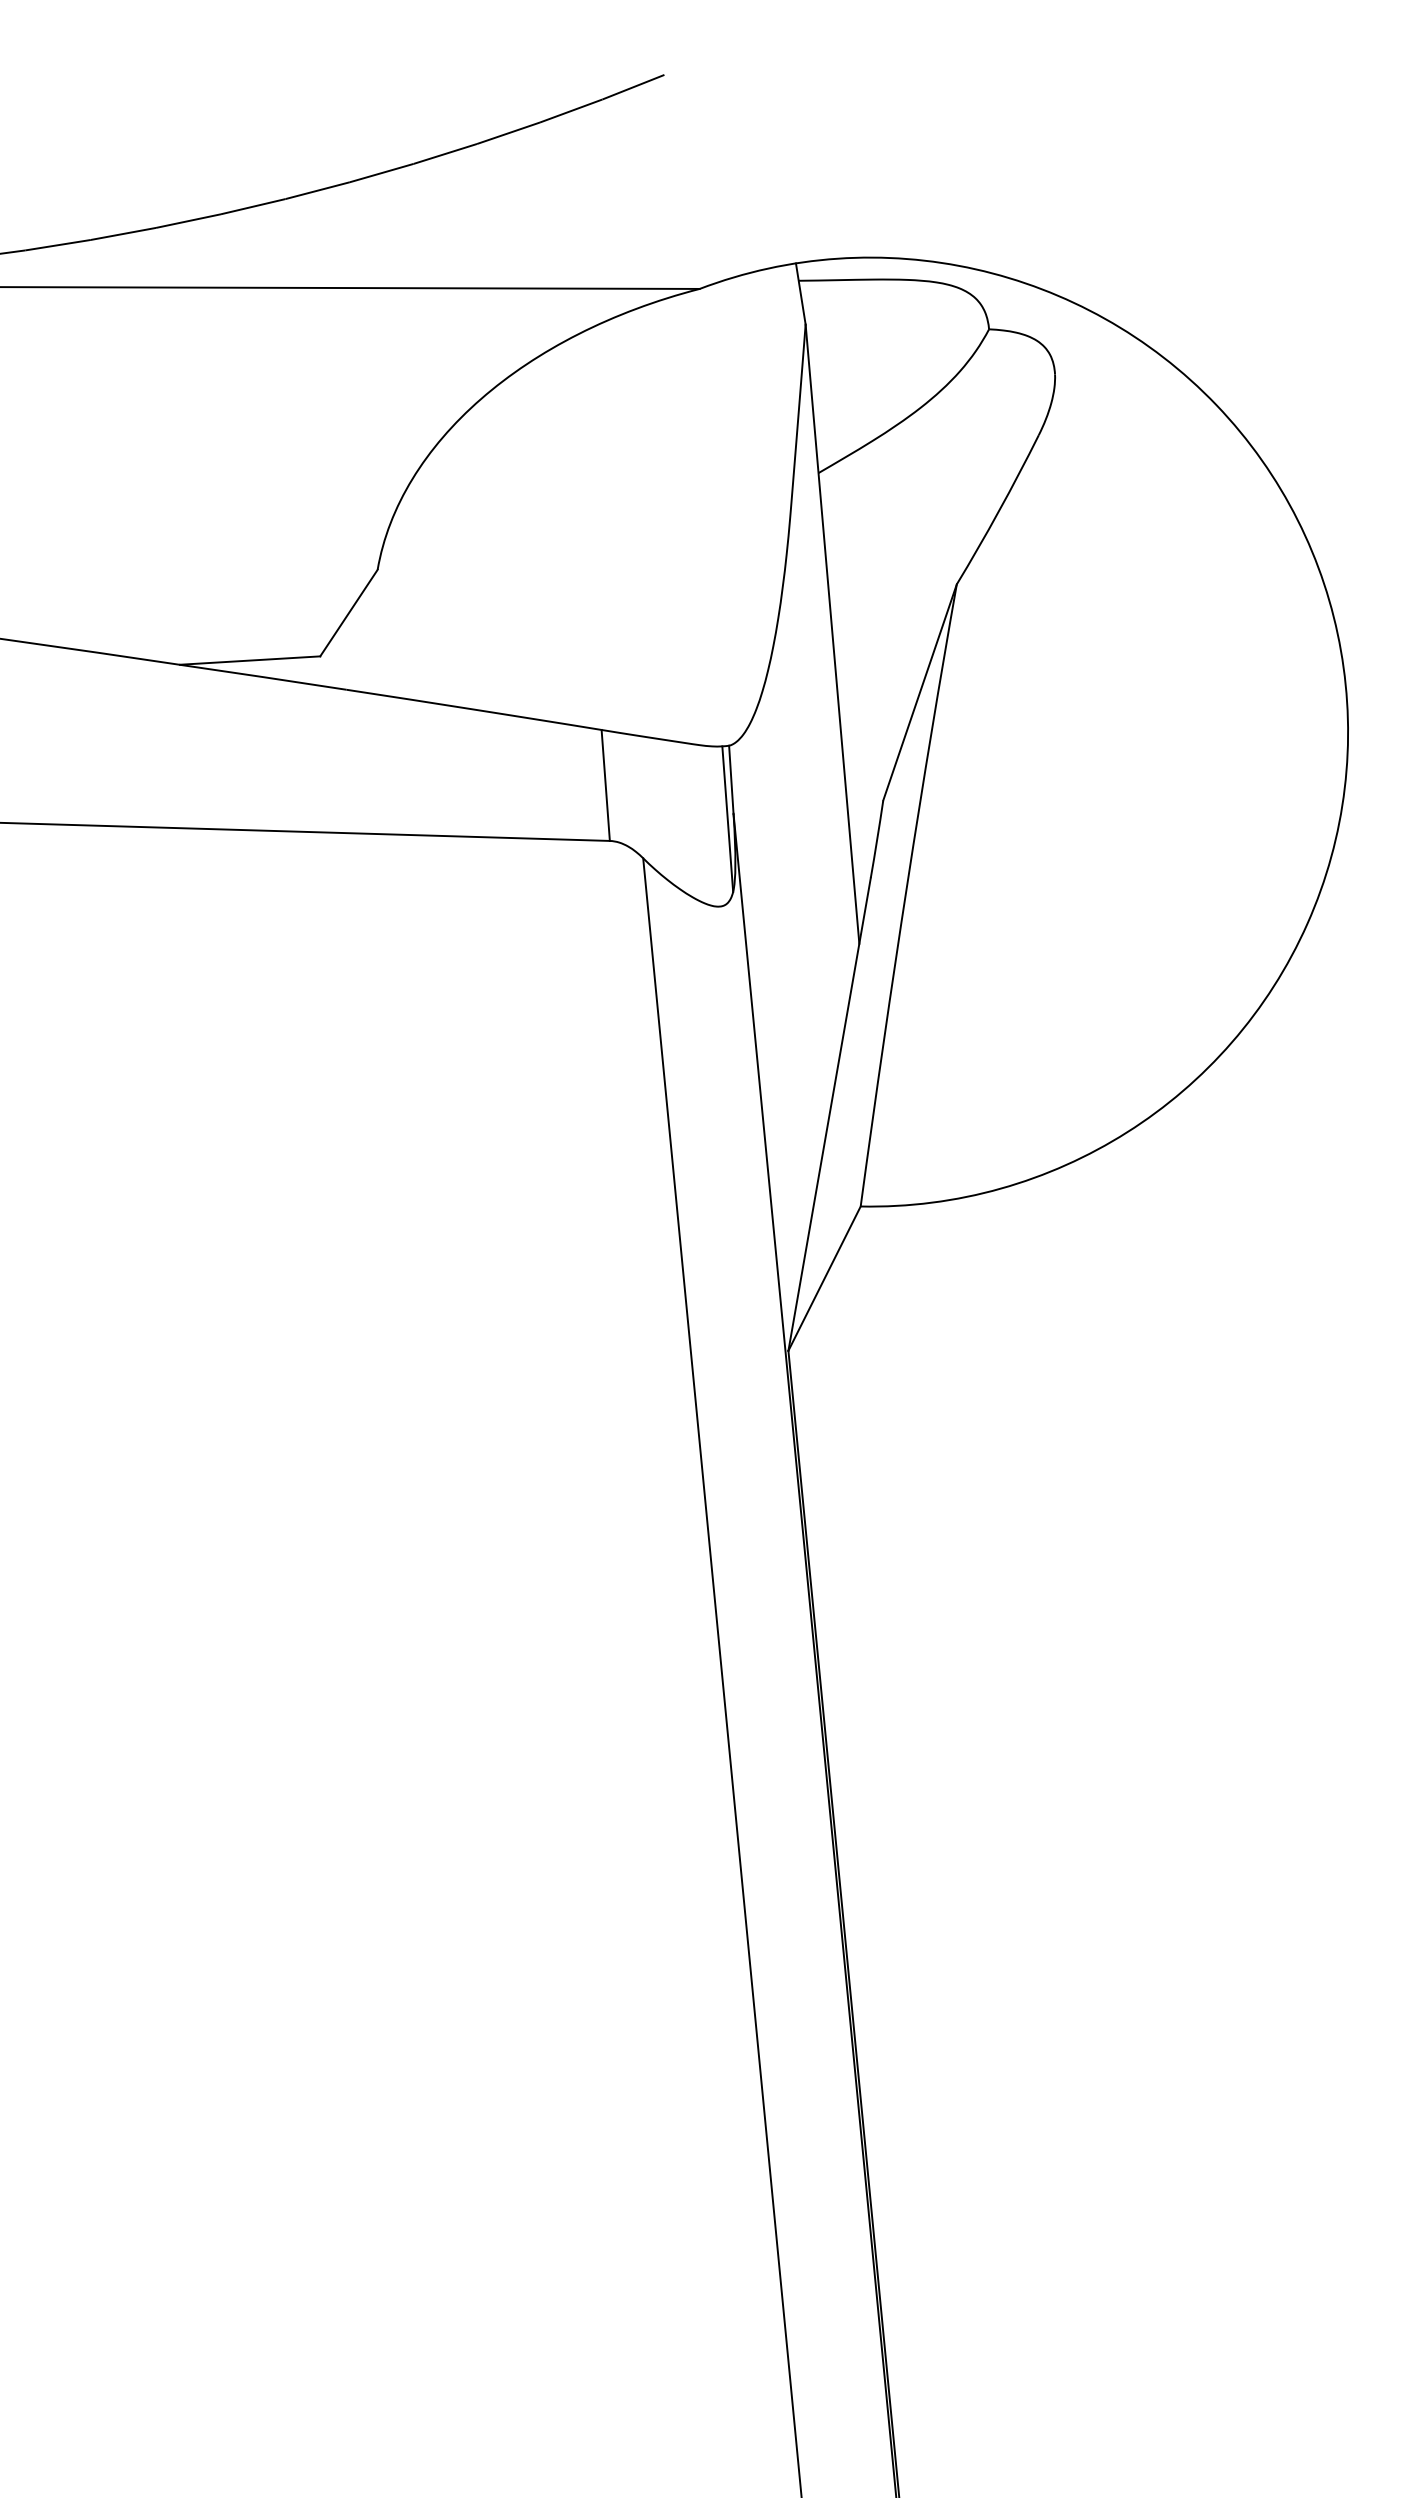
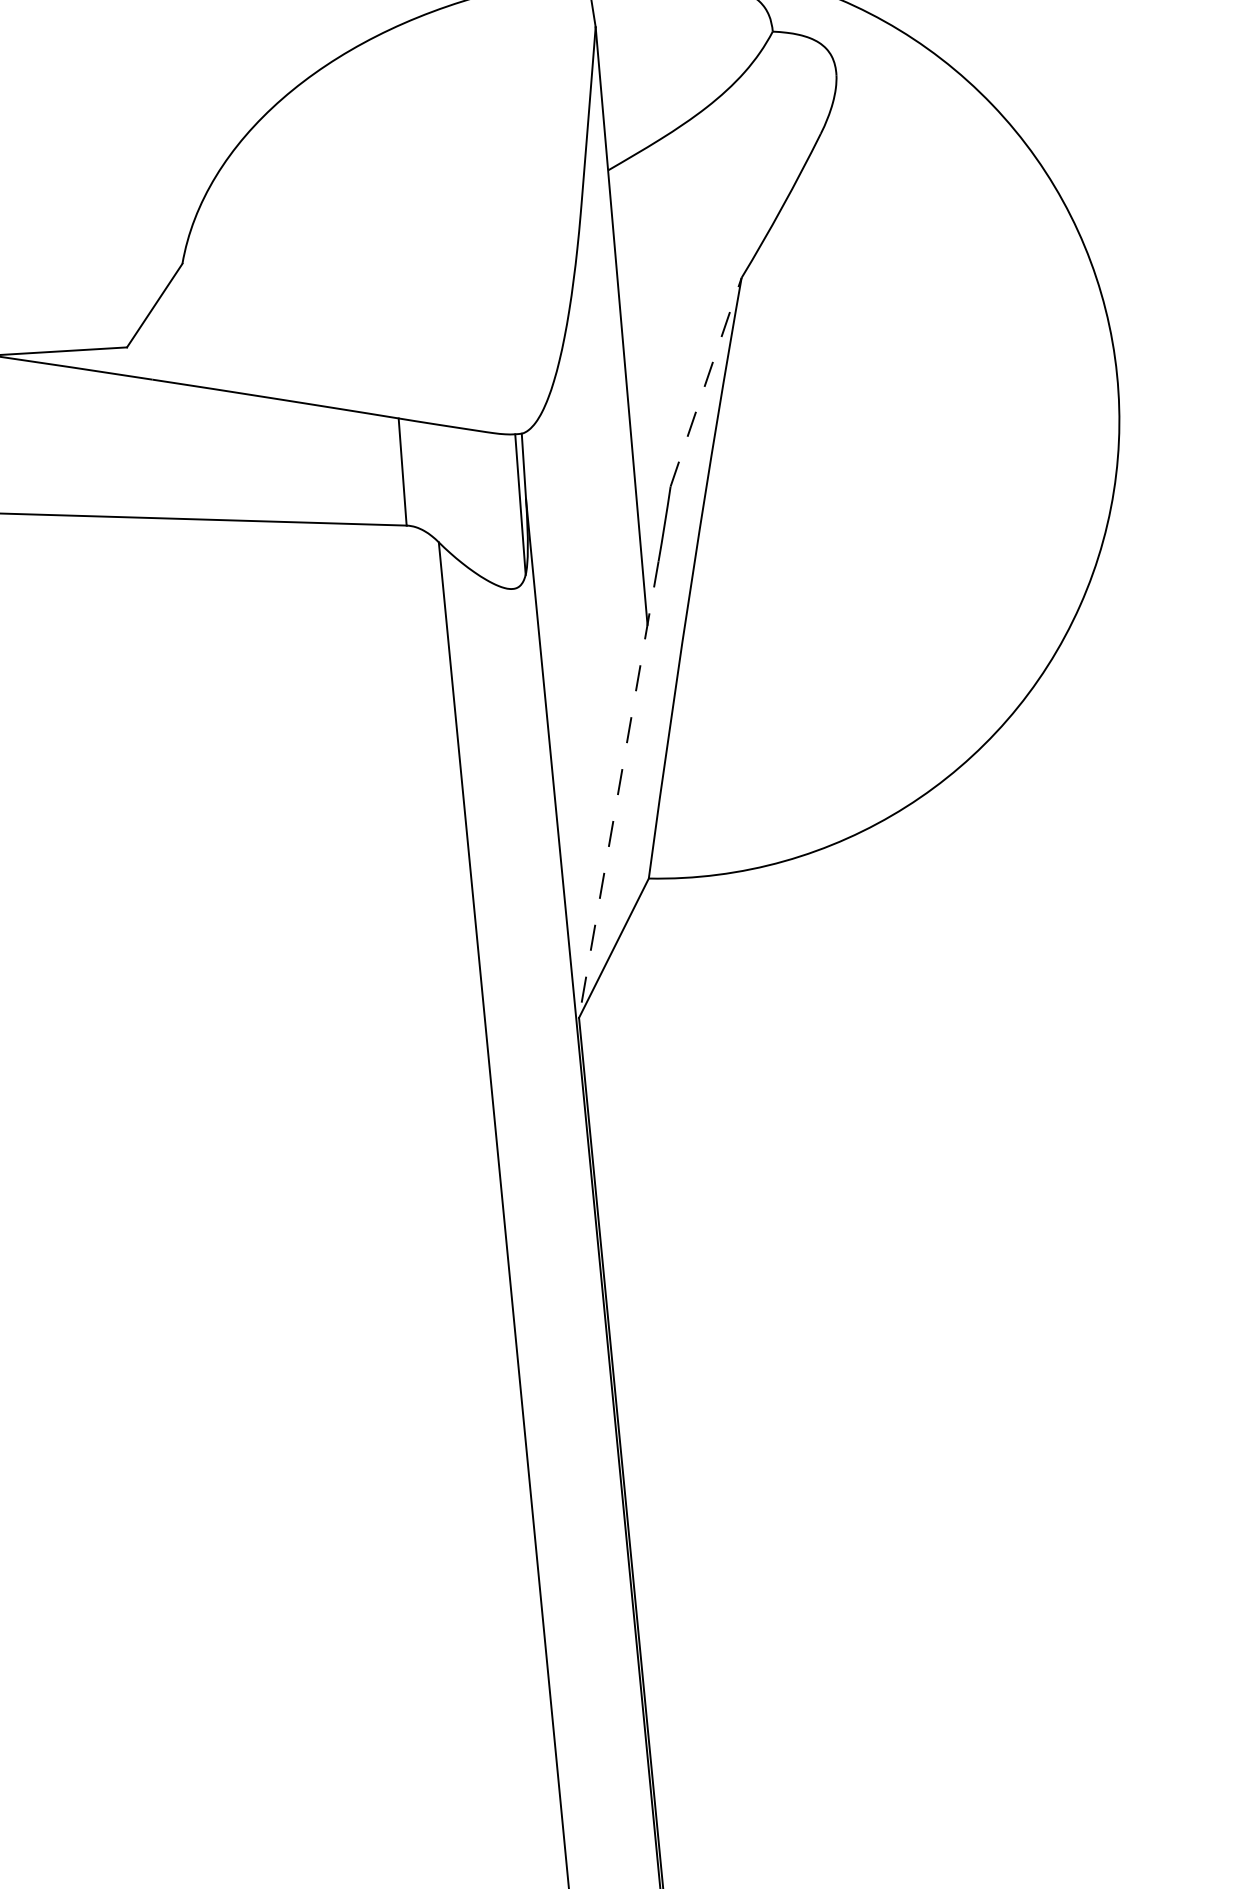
line: (920, 692) -> (706, 382), solid -> dashed
line: (829, 1114) -> (618, 789), solid -> dashed

